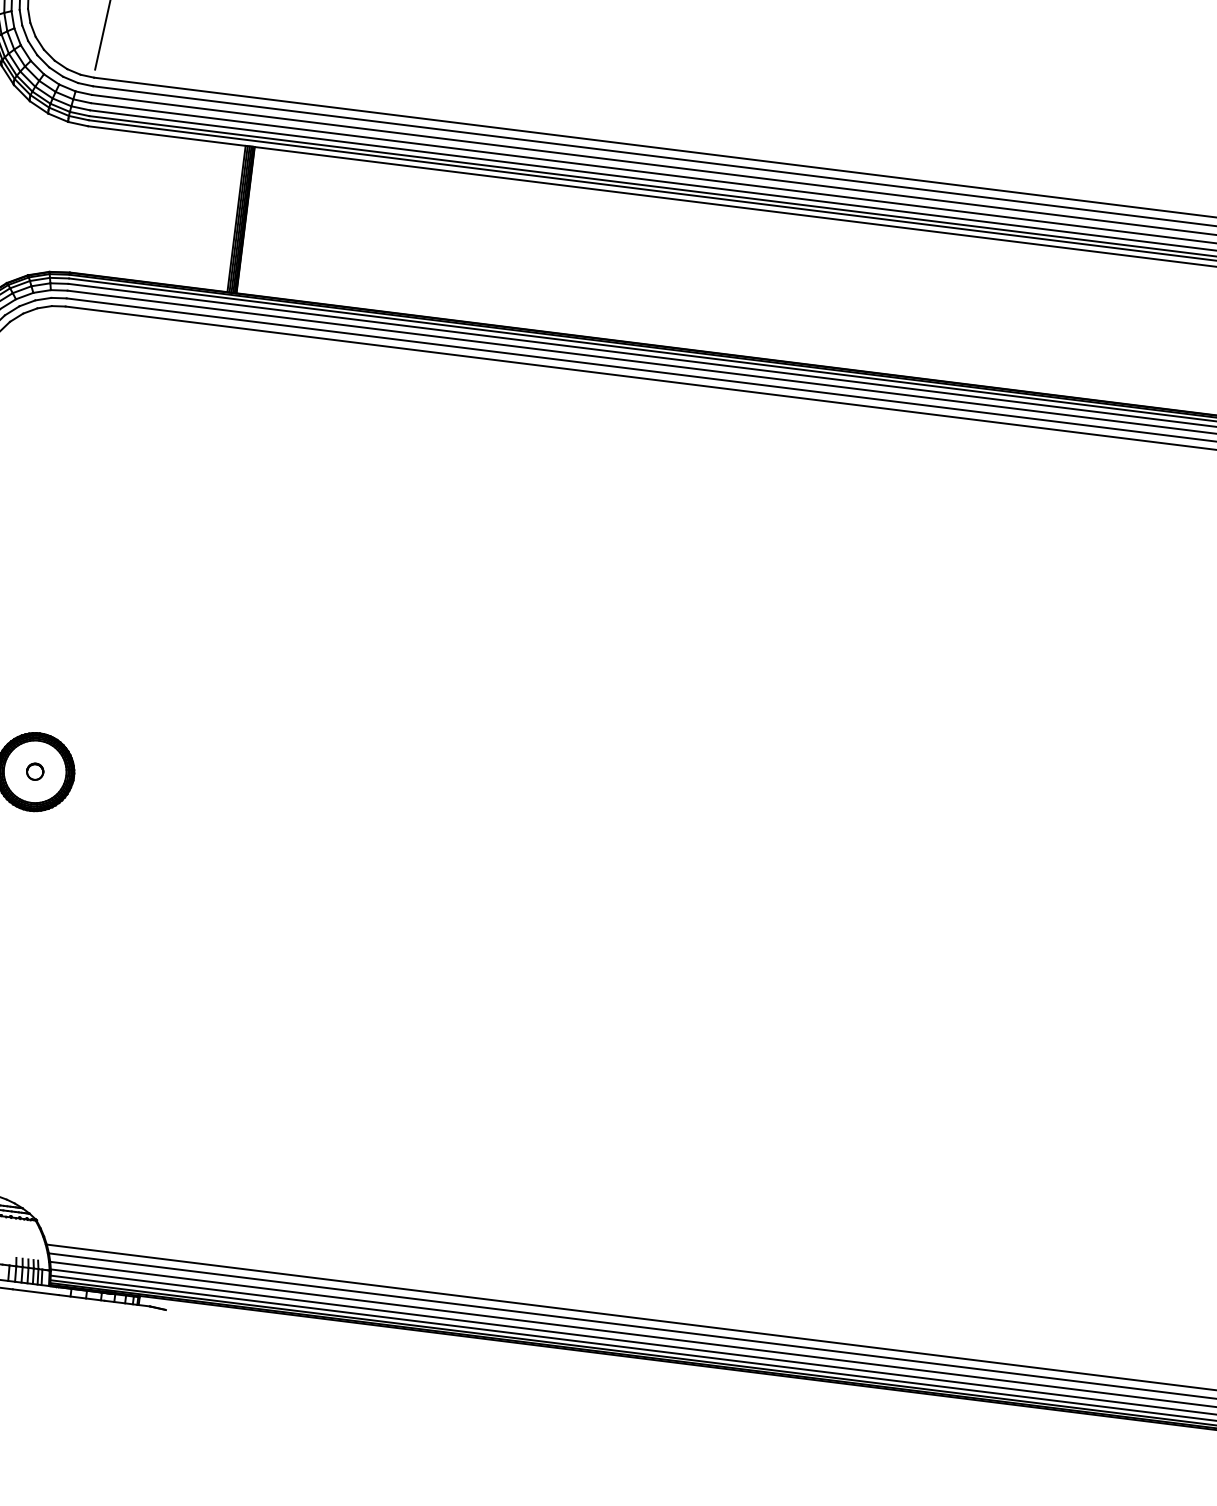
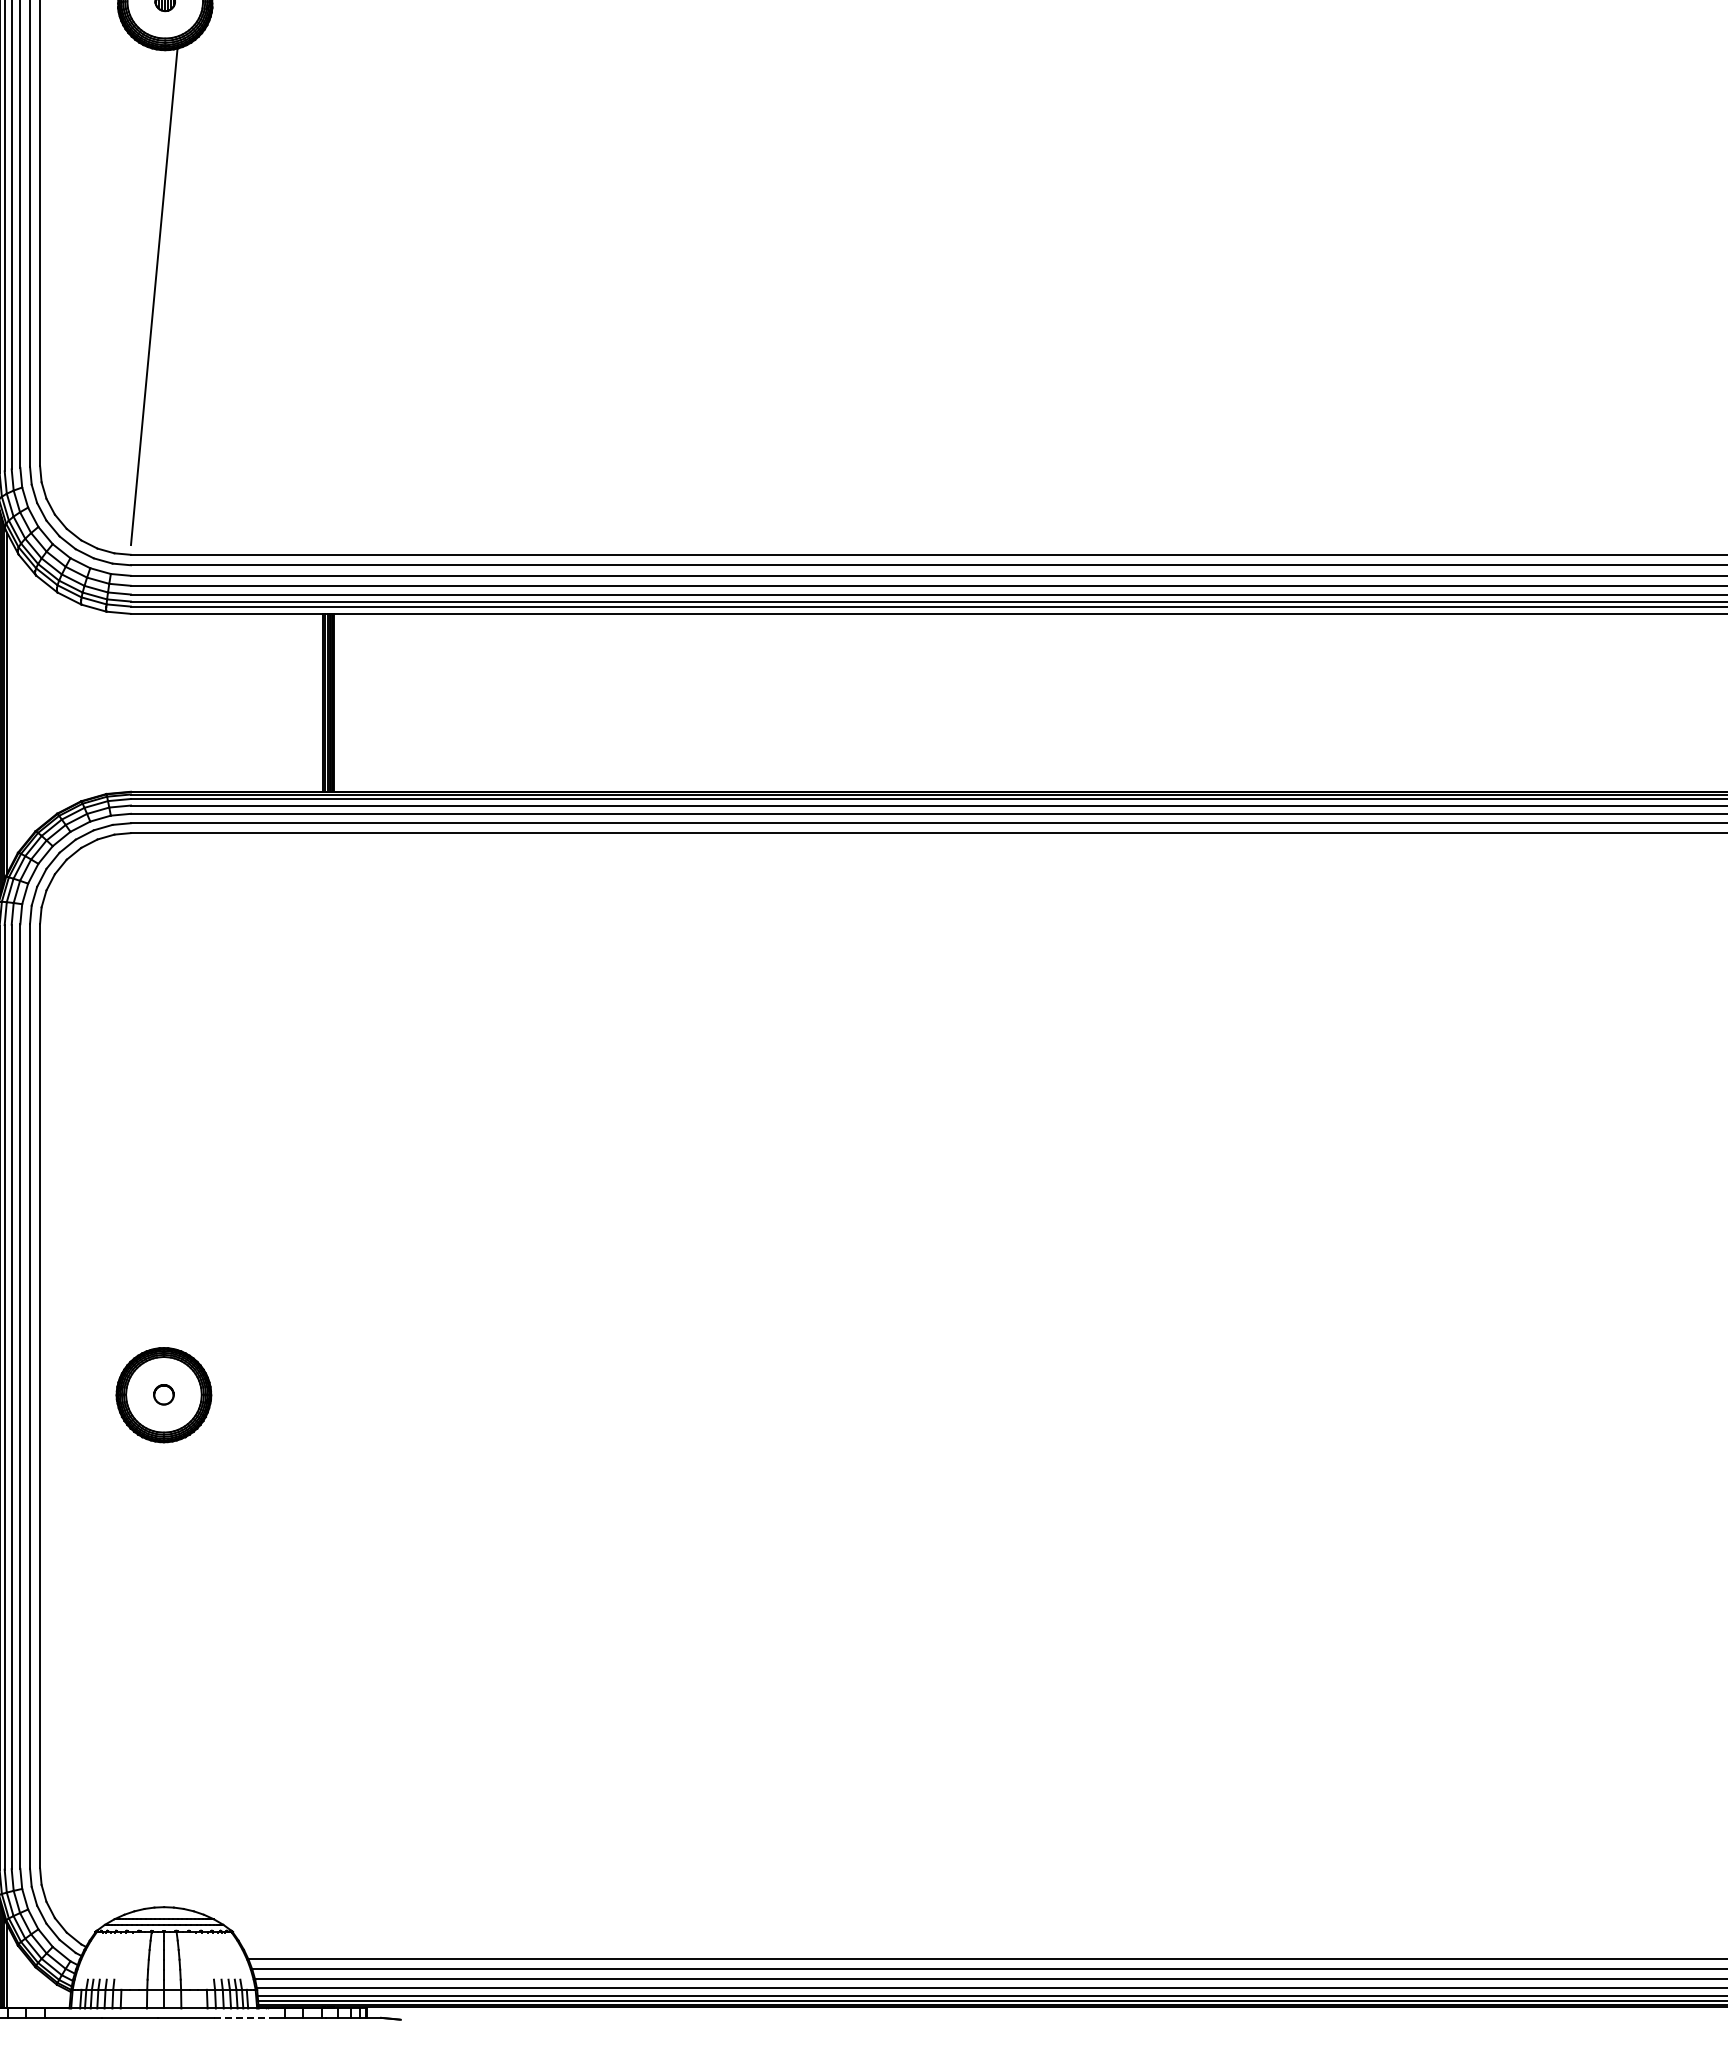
line: (36, 1291) -> (242, 2017), solid -> dashed

